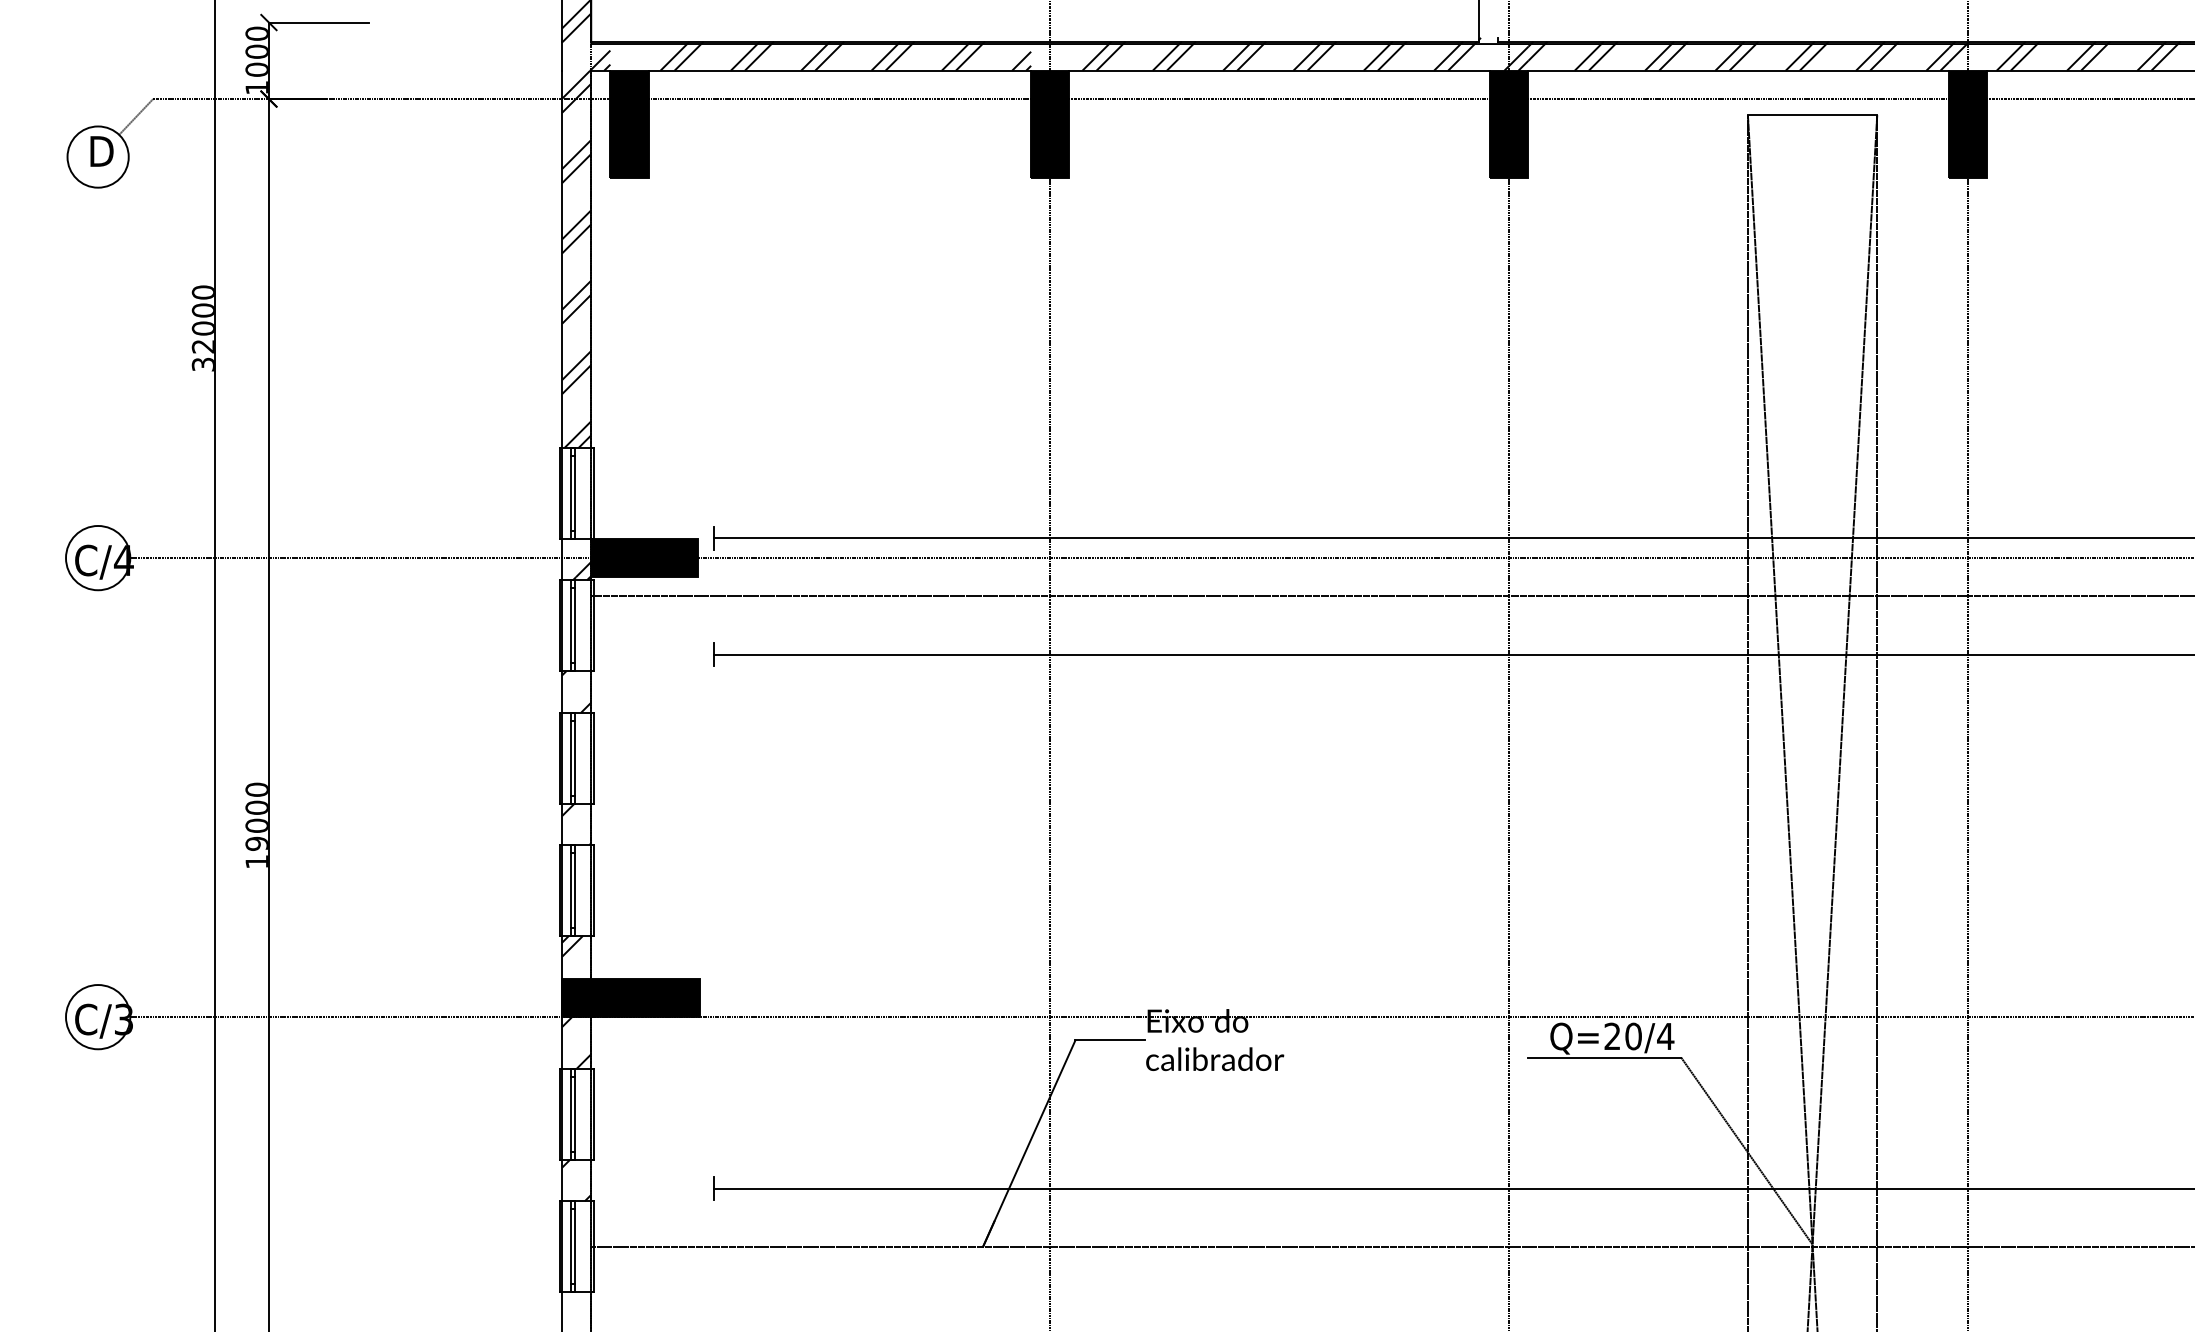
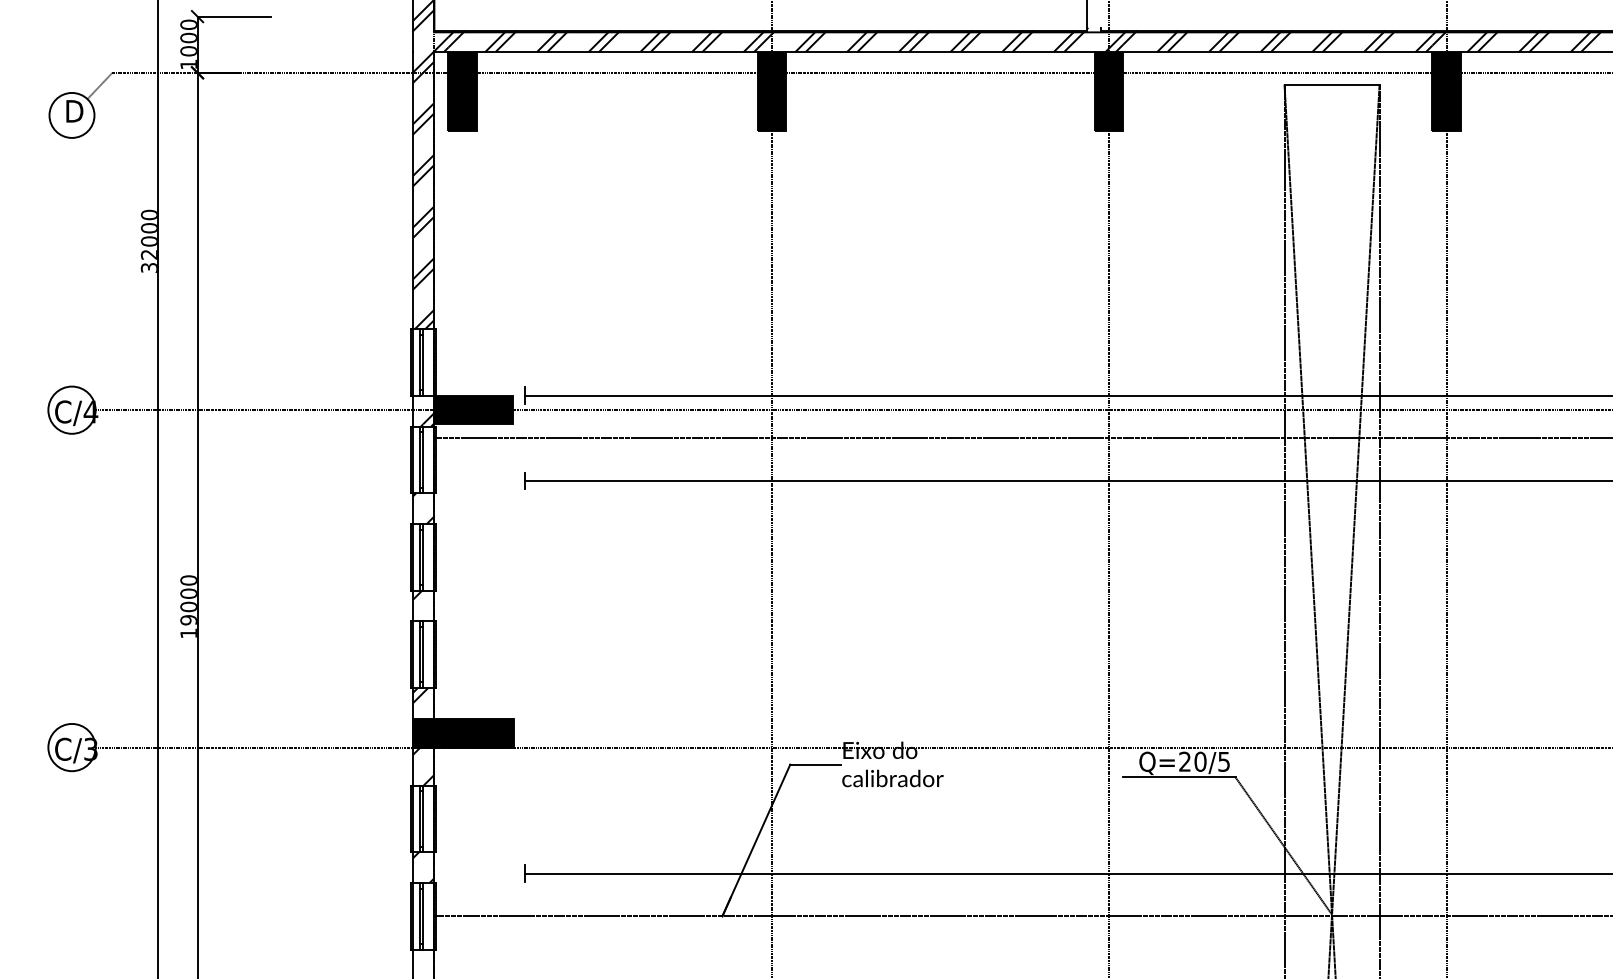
hatch: (621, 52) -> (456, 38), added
hatch: (1043, 53) -> (766, 39), added
text: (1664, 1036) -> (1223, 761), Q=20/4 -> Q=20/5

